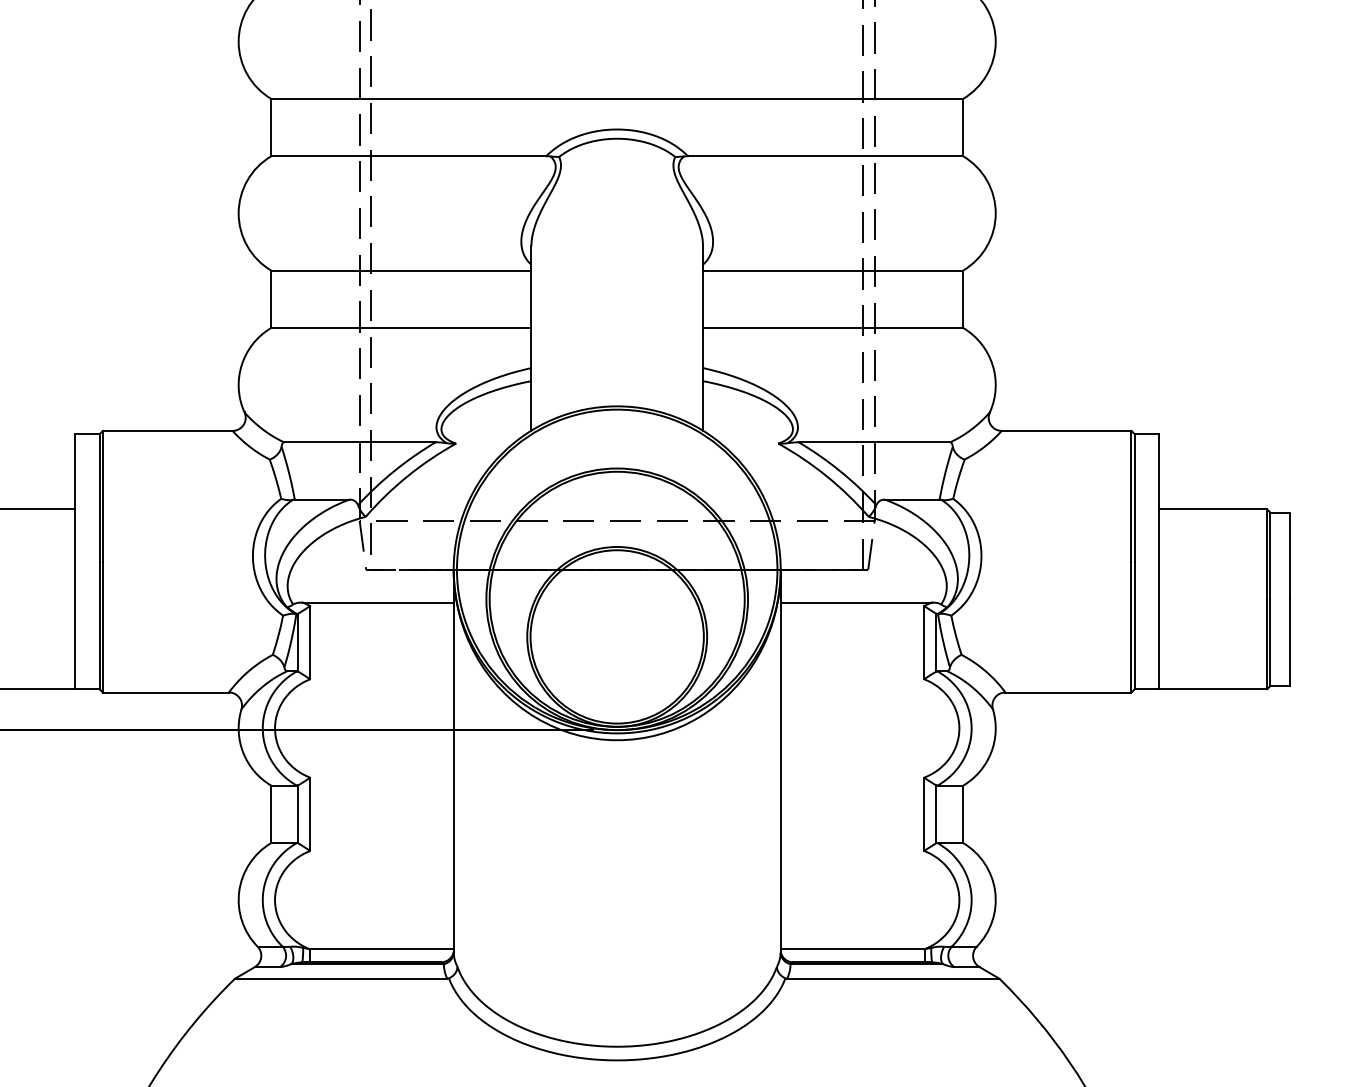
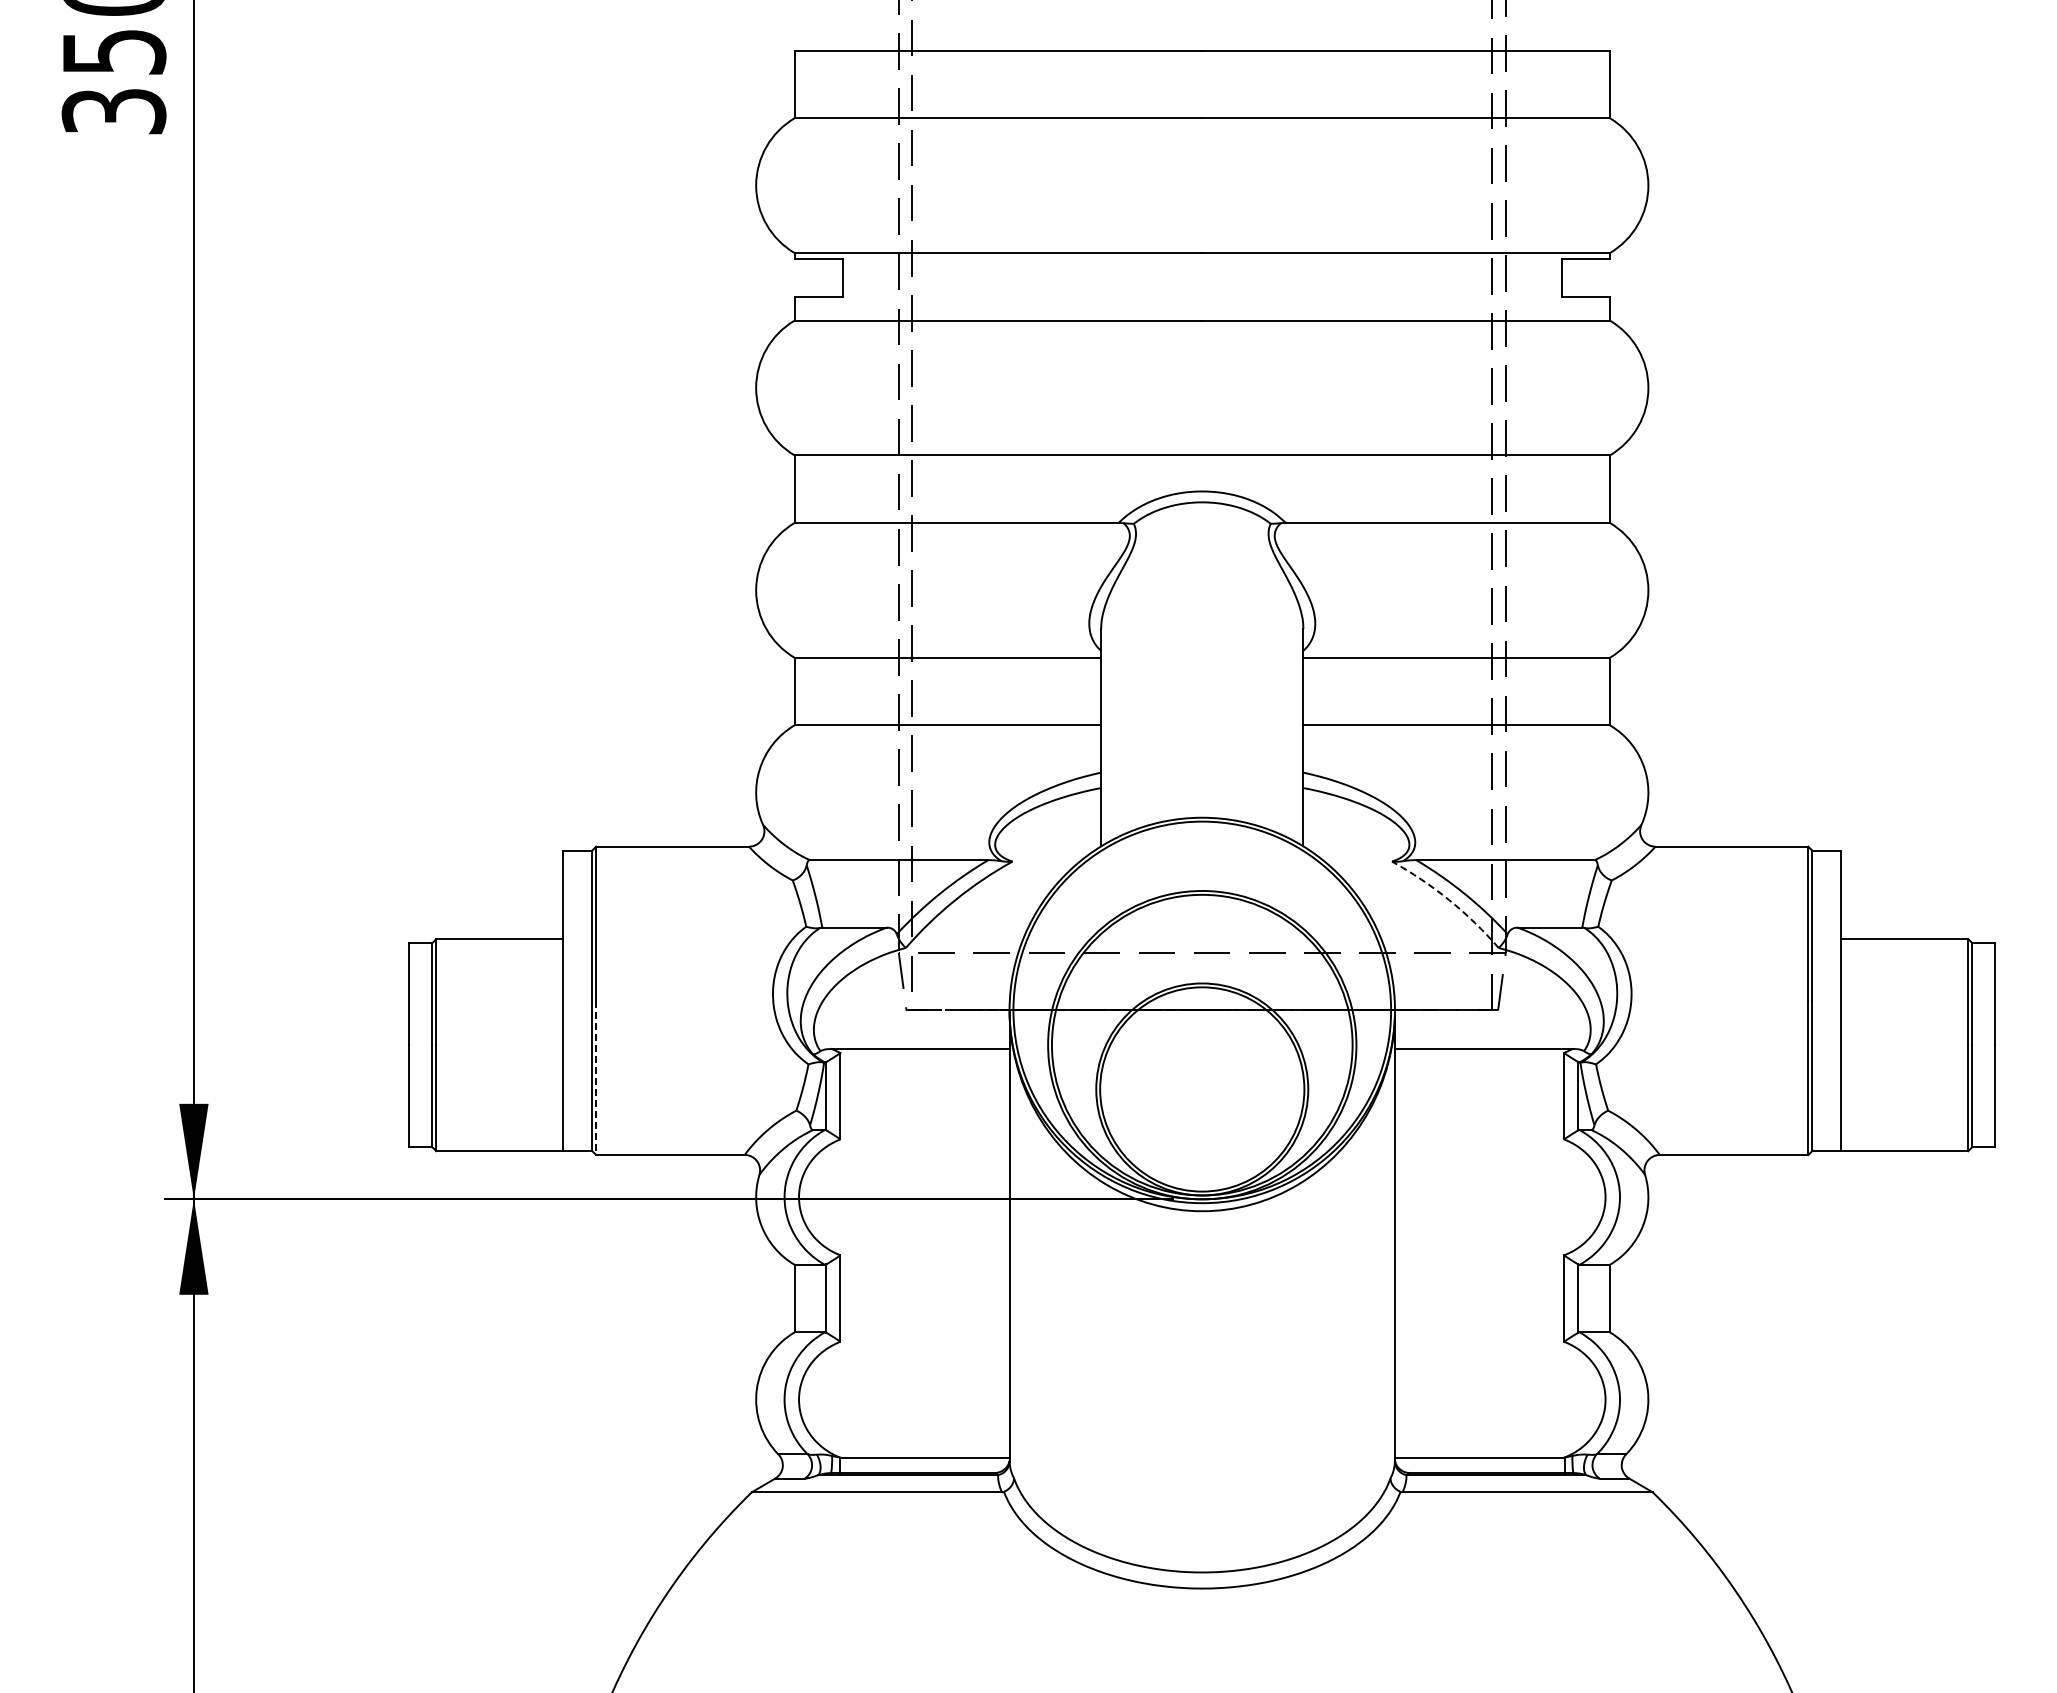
arc: (826, 476) -> (1449, 900), solid -> dashed
line: (103, 627) -> (596, 1078), solid -> dashed

